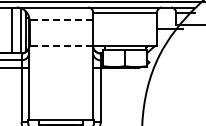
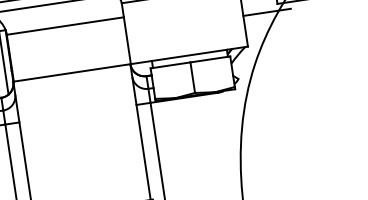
line: (61, 20) -> (65, 26), dashed -> solid
line: (61, 45) -> (72, 72), dashed -> solid

